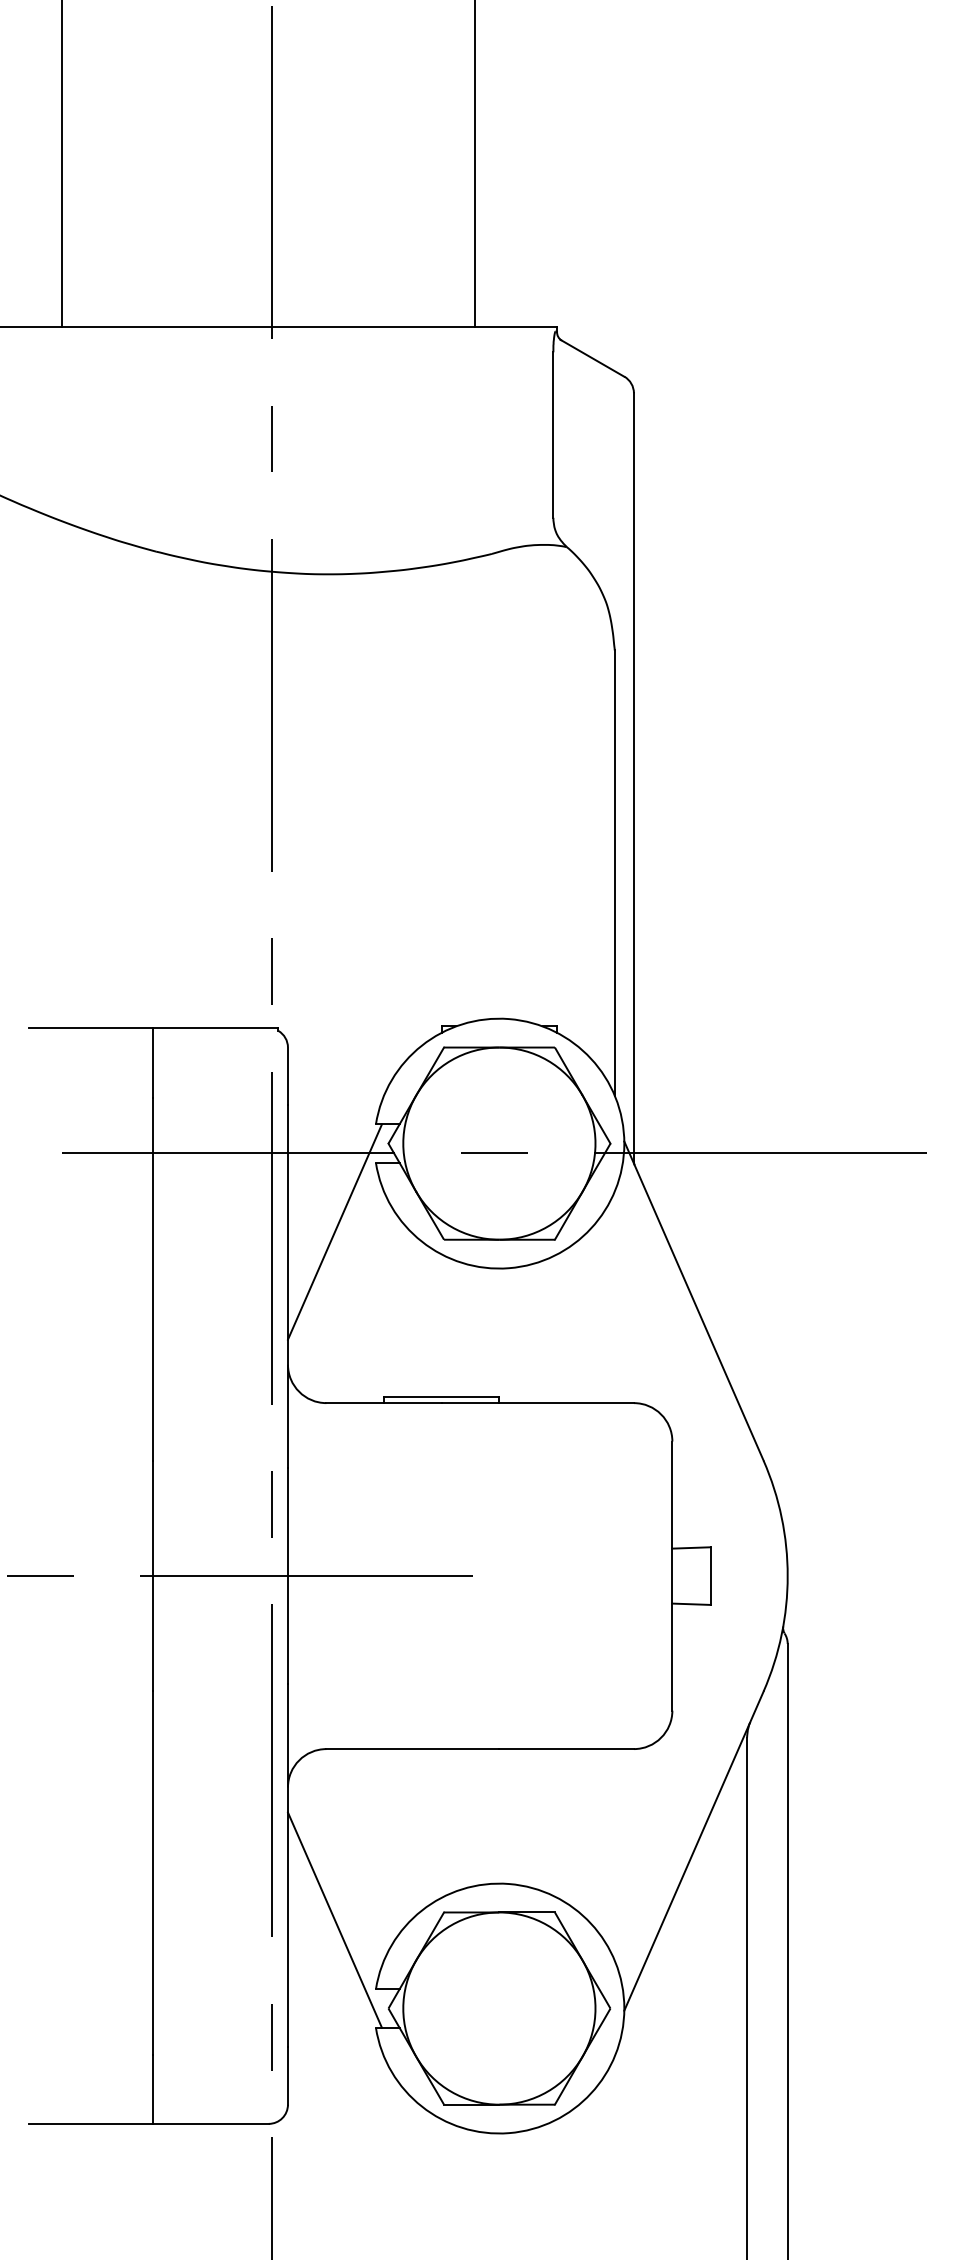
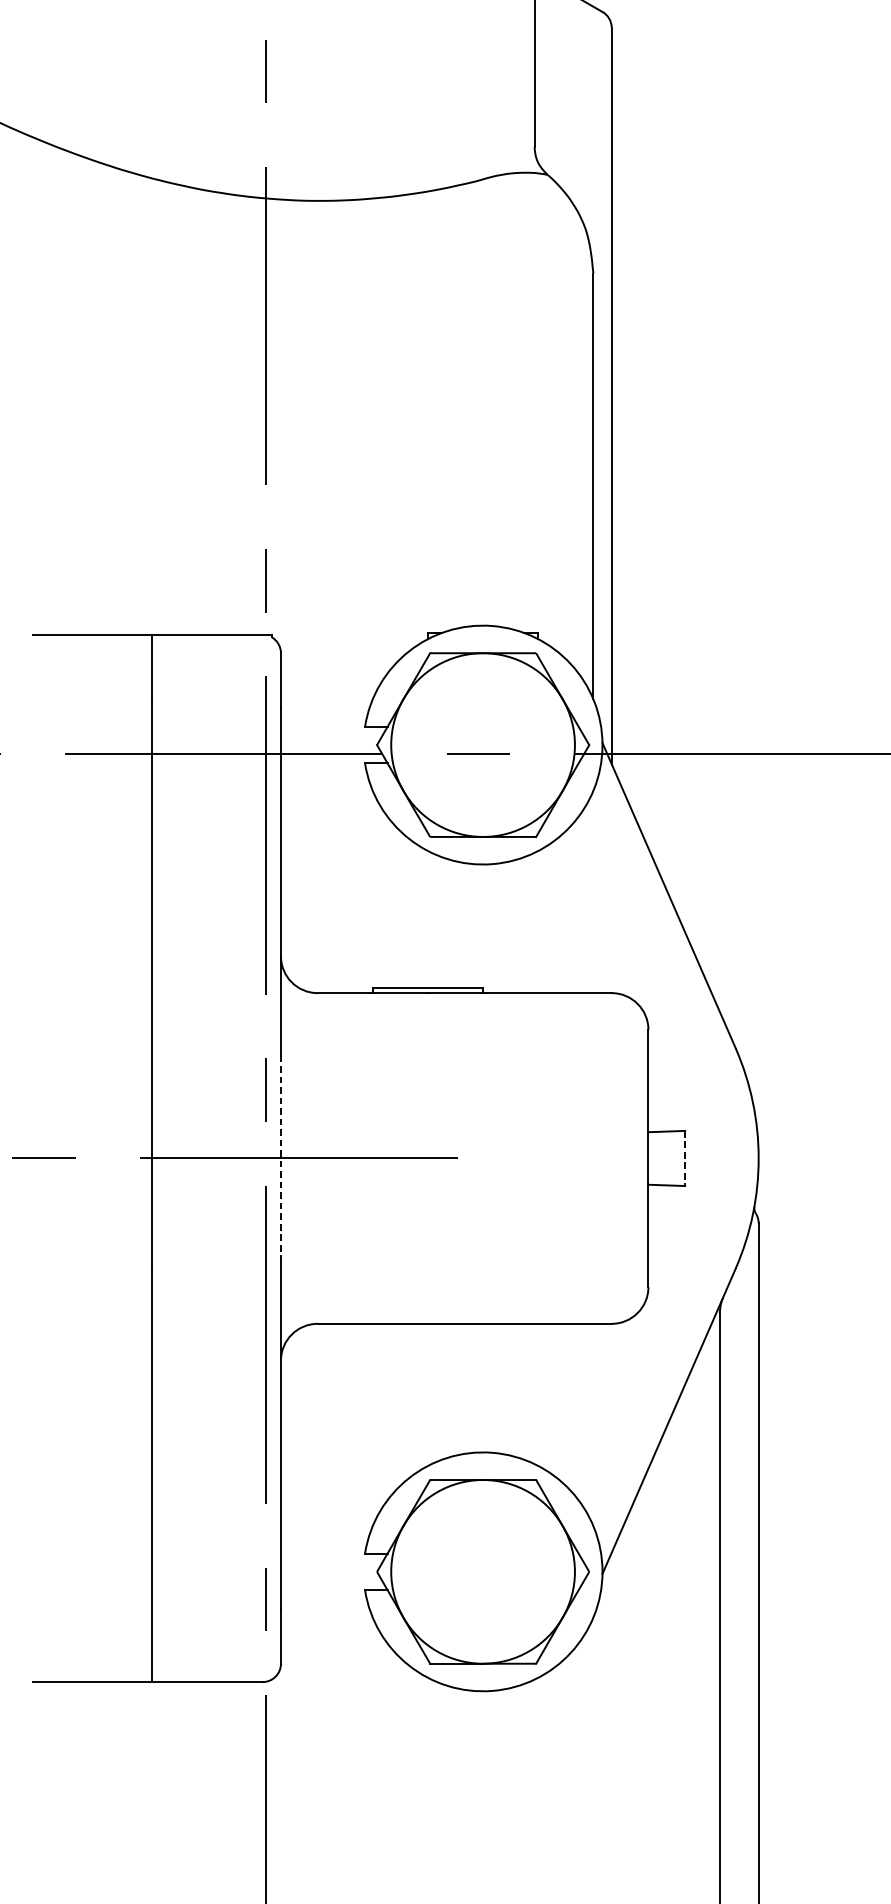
line: (334, 1231) -> (325, 829), removed
line: (287, 1576) -> (280, 1158), solid -> dashed
line: (710, 1576) -> (684, 1158), solid -> dashed
line: (334, 1919) -> (325, 1486), removed

